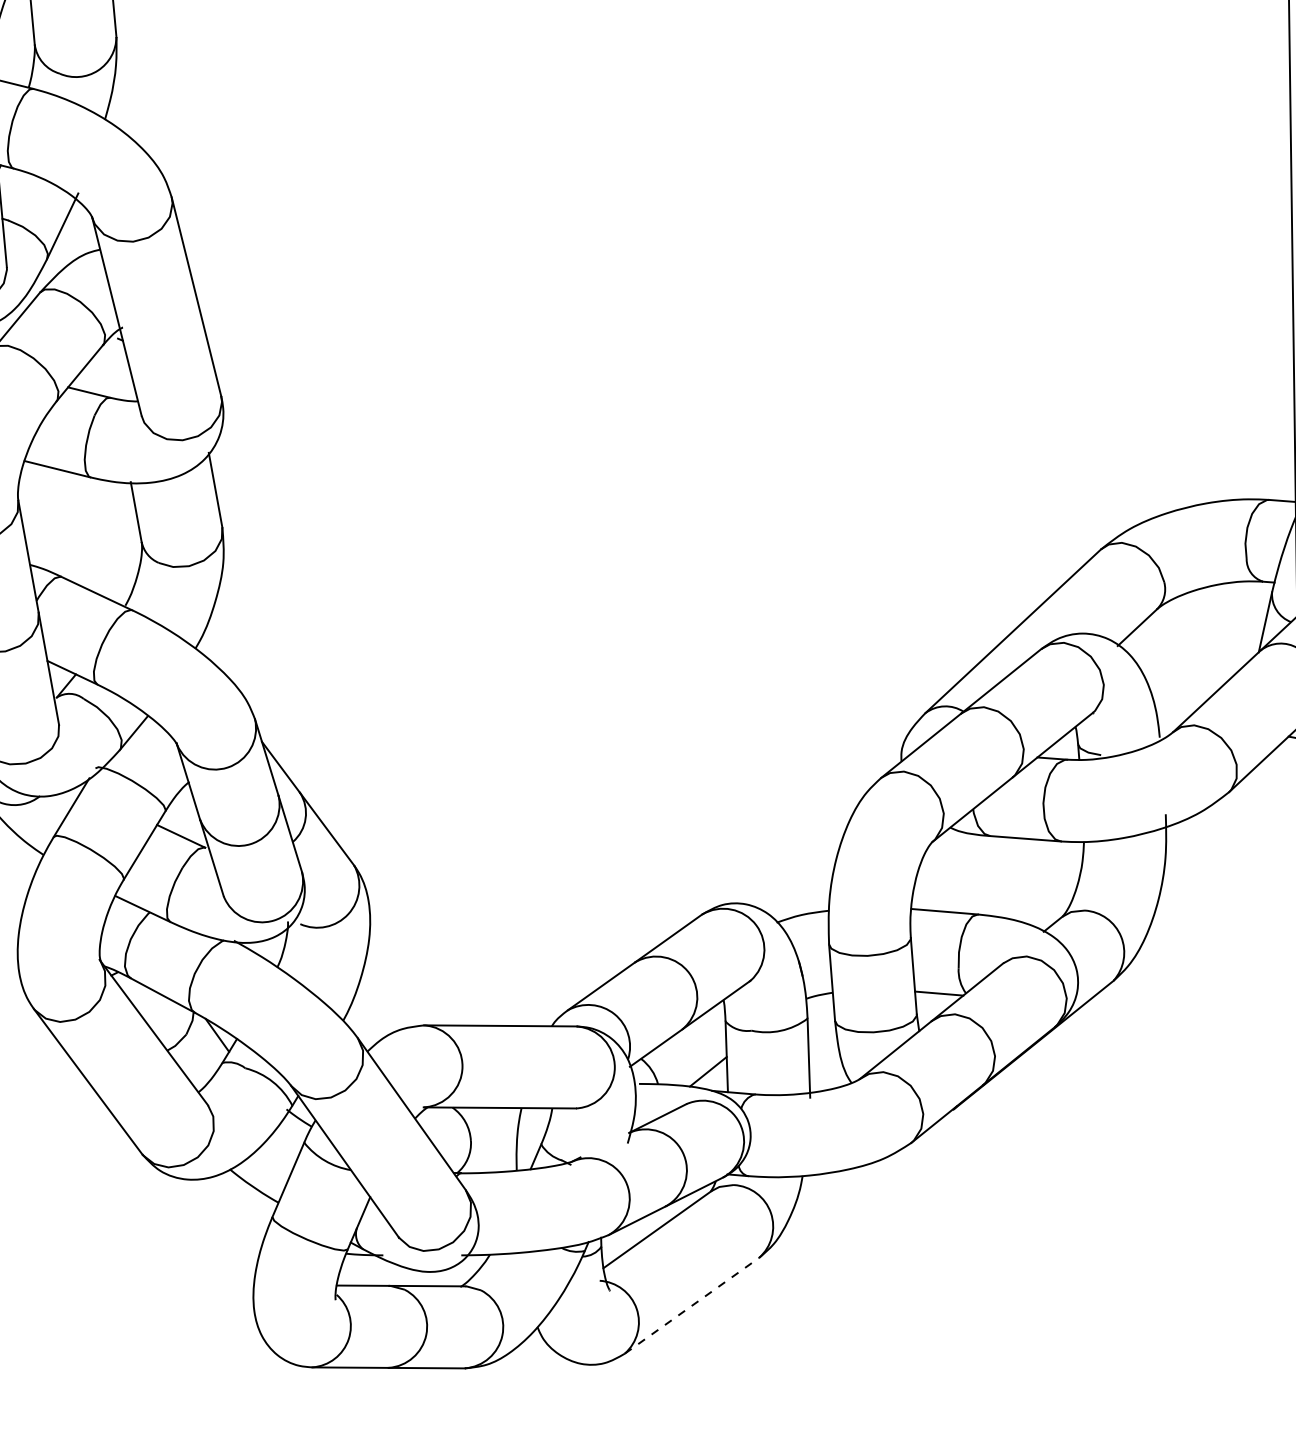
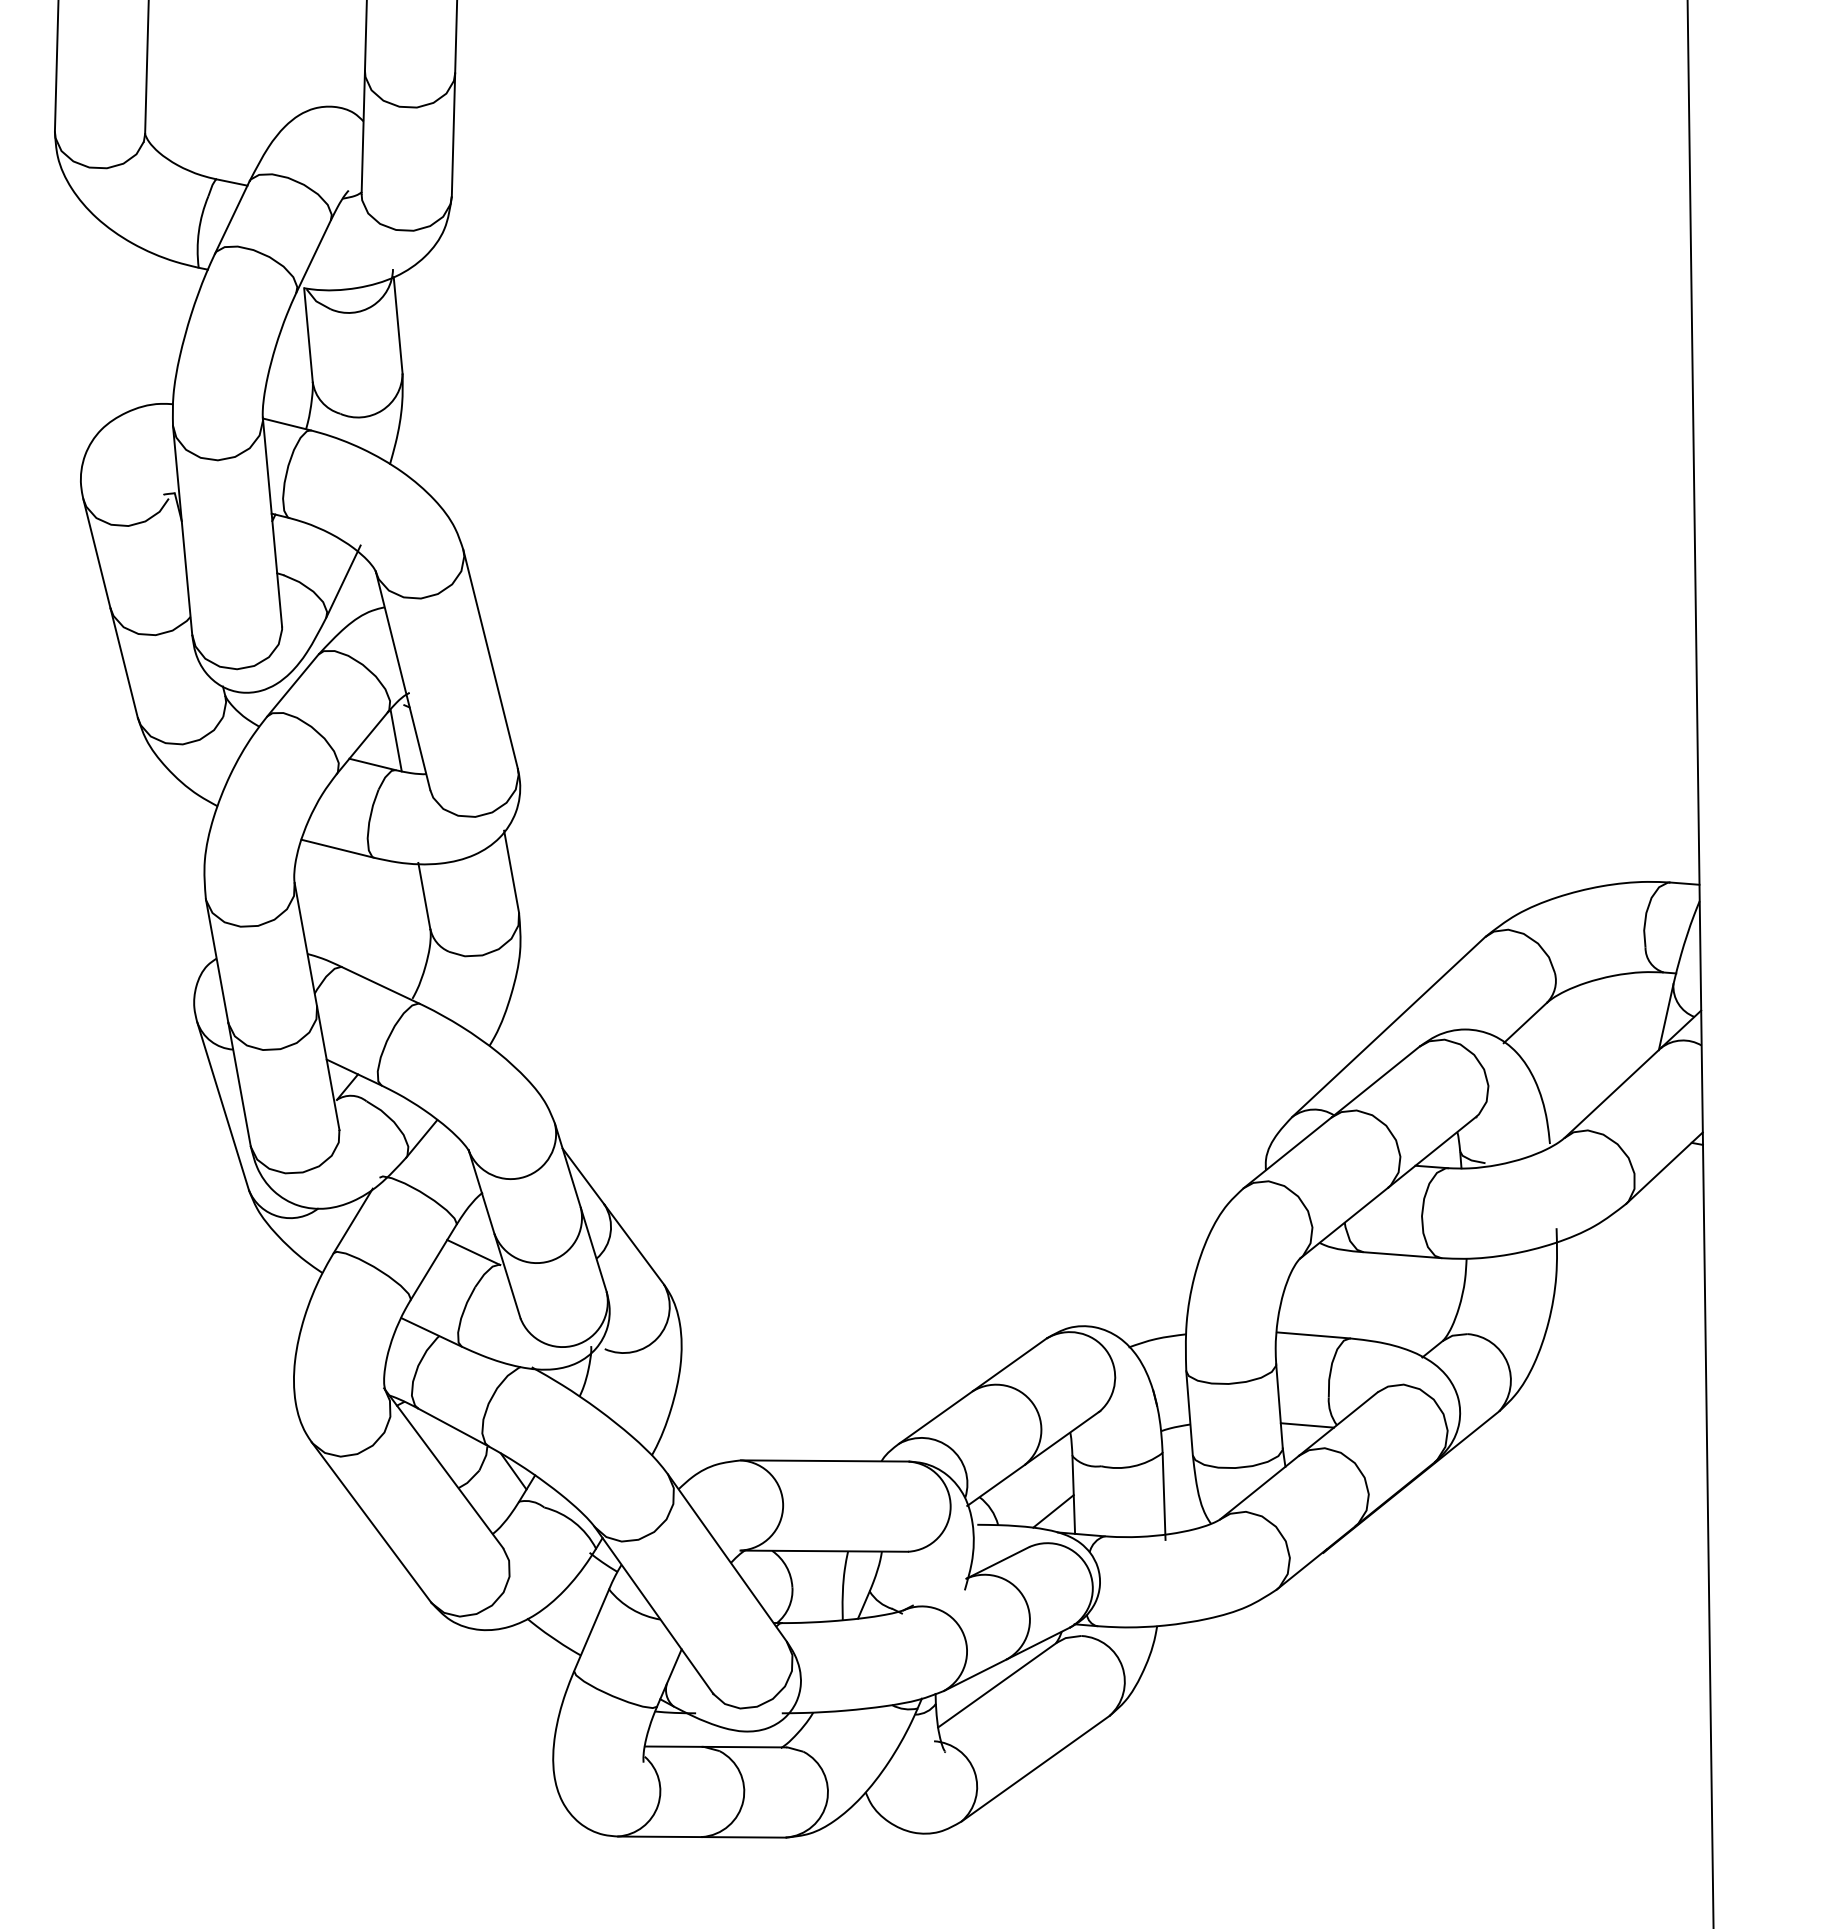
line: (110, 370) -> (395, 740), added
line: (691, 1305) -> (1035, 1768), dashed -> solid

